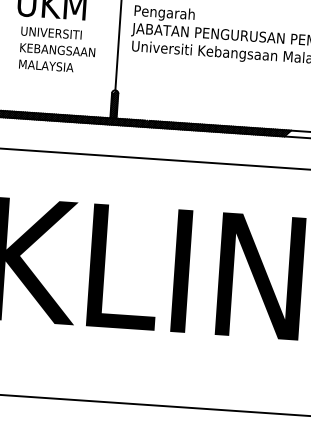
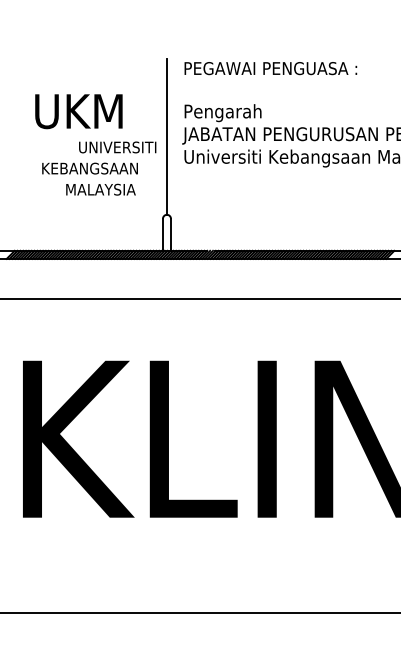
text: (51, 33) -> (117, 147), moved
text: (46, 65) -> (100, 189), moved
hatch: (114, 104) -> (167, 232), removed

